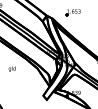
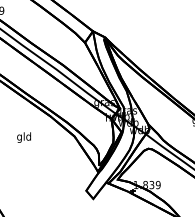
part: (72, 12) -> (144, 24), removed

